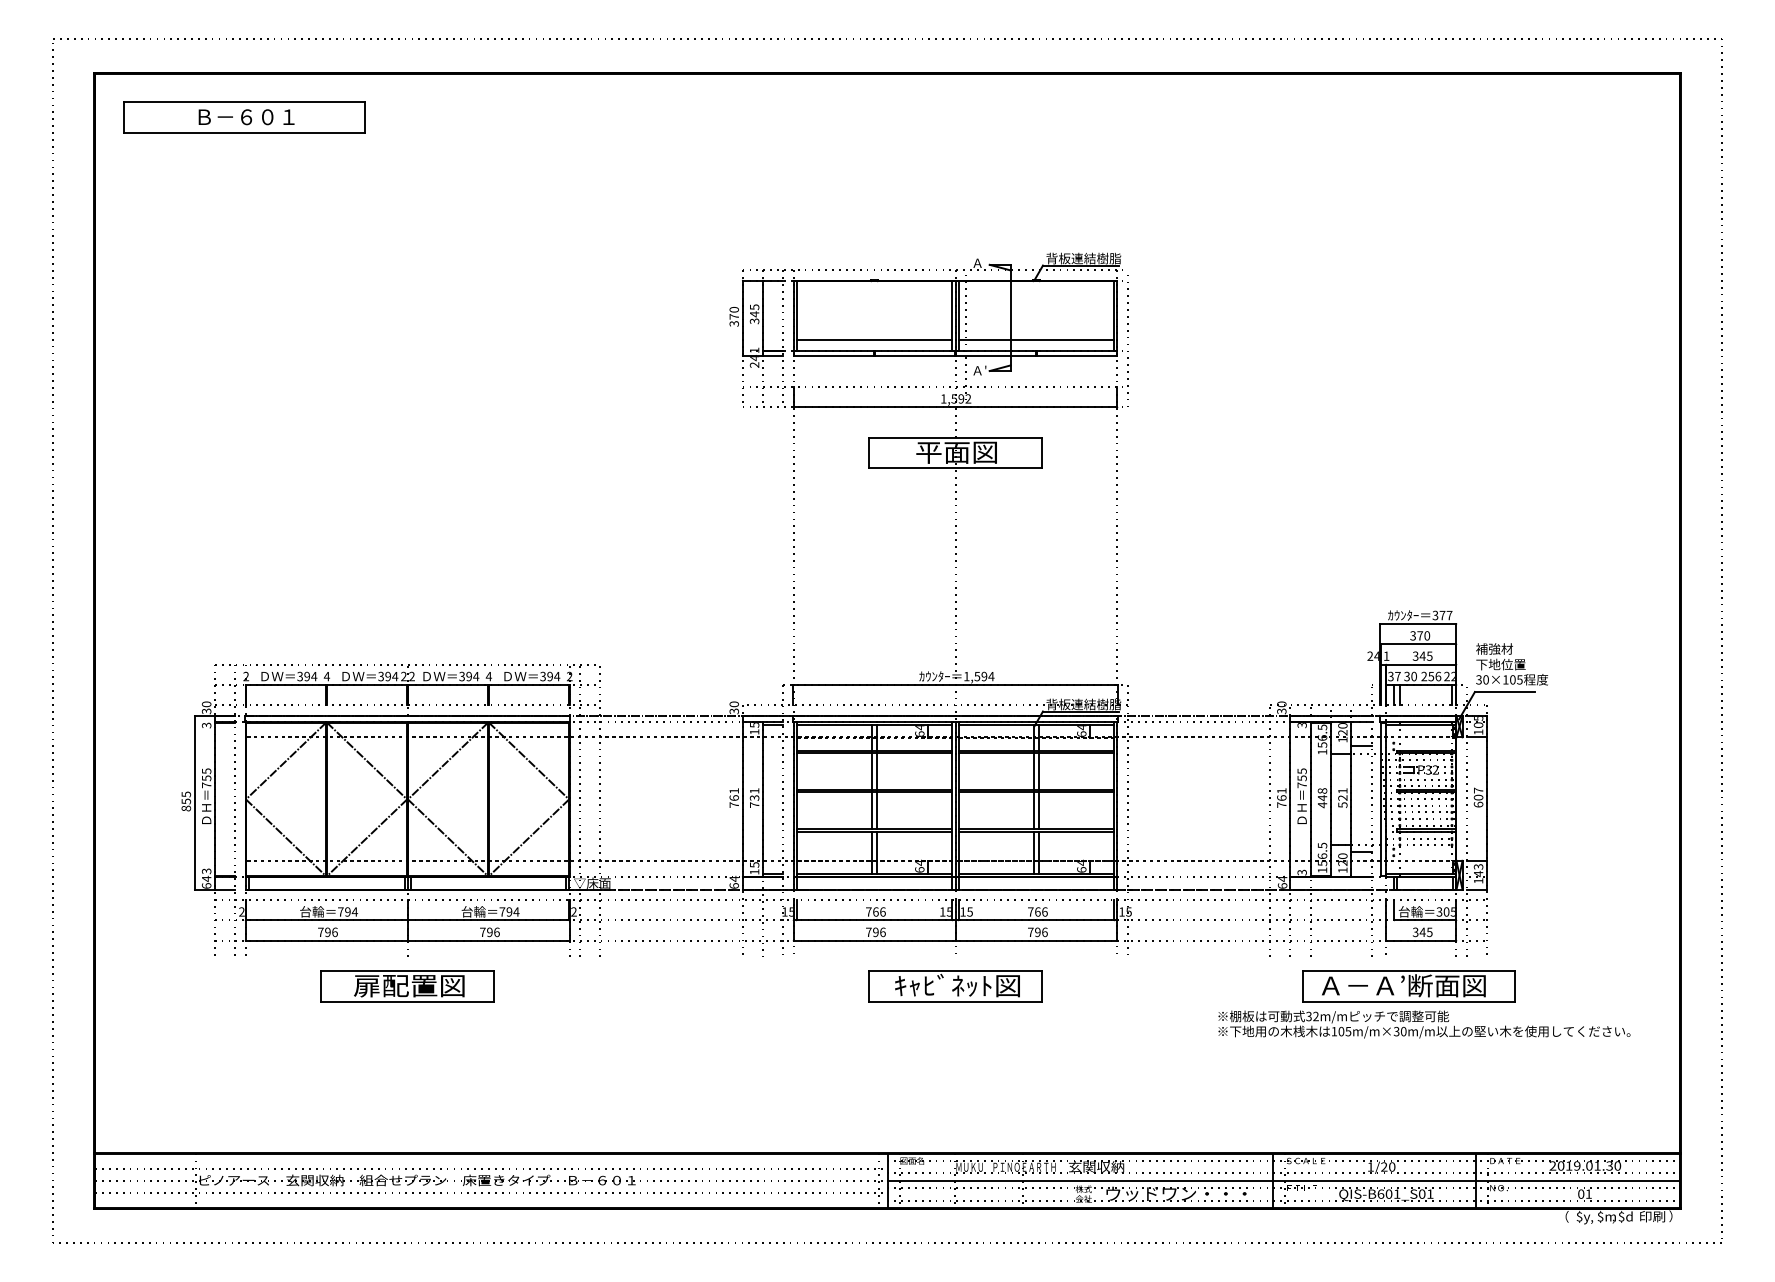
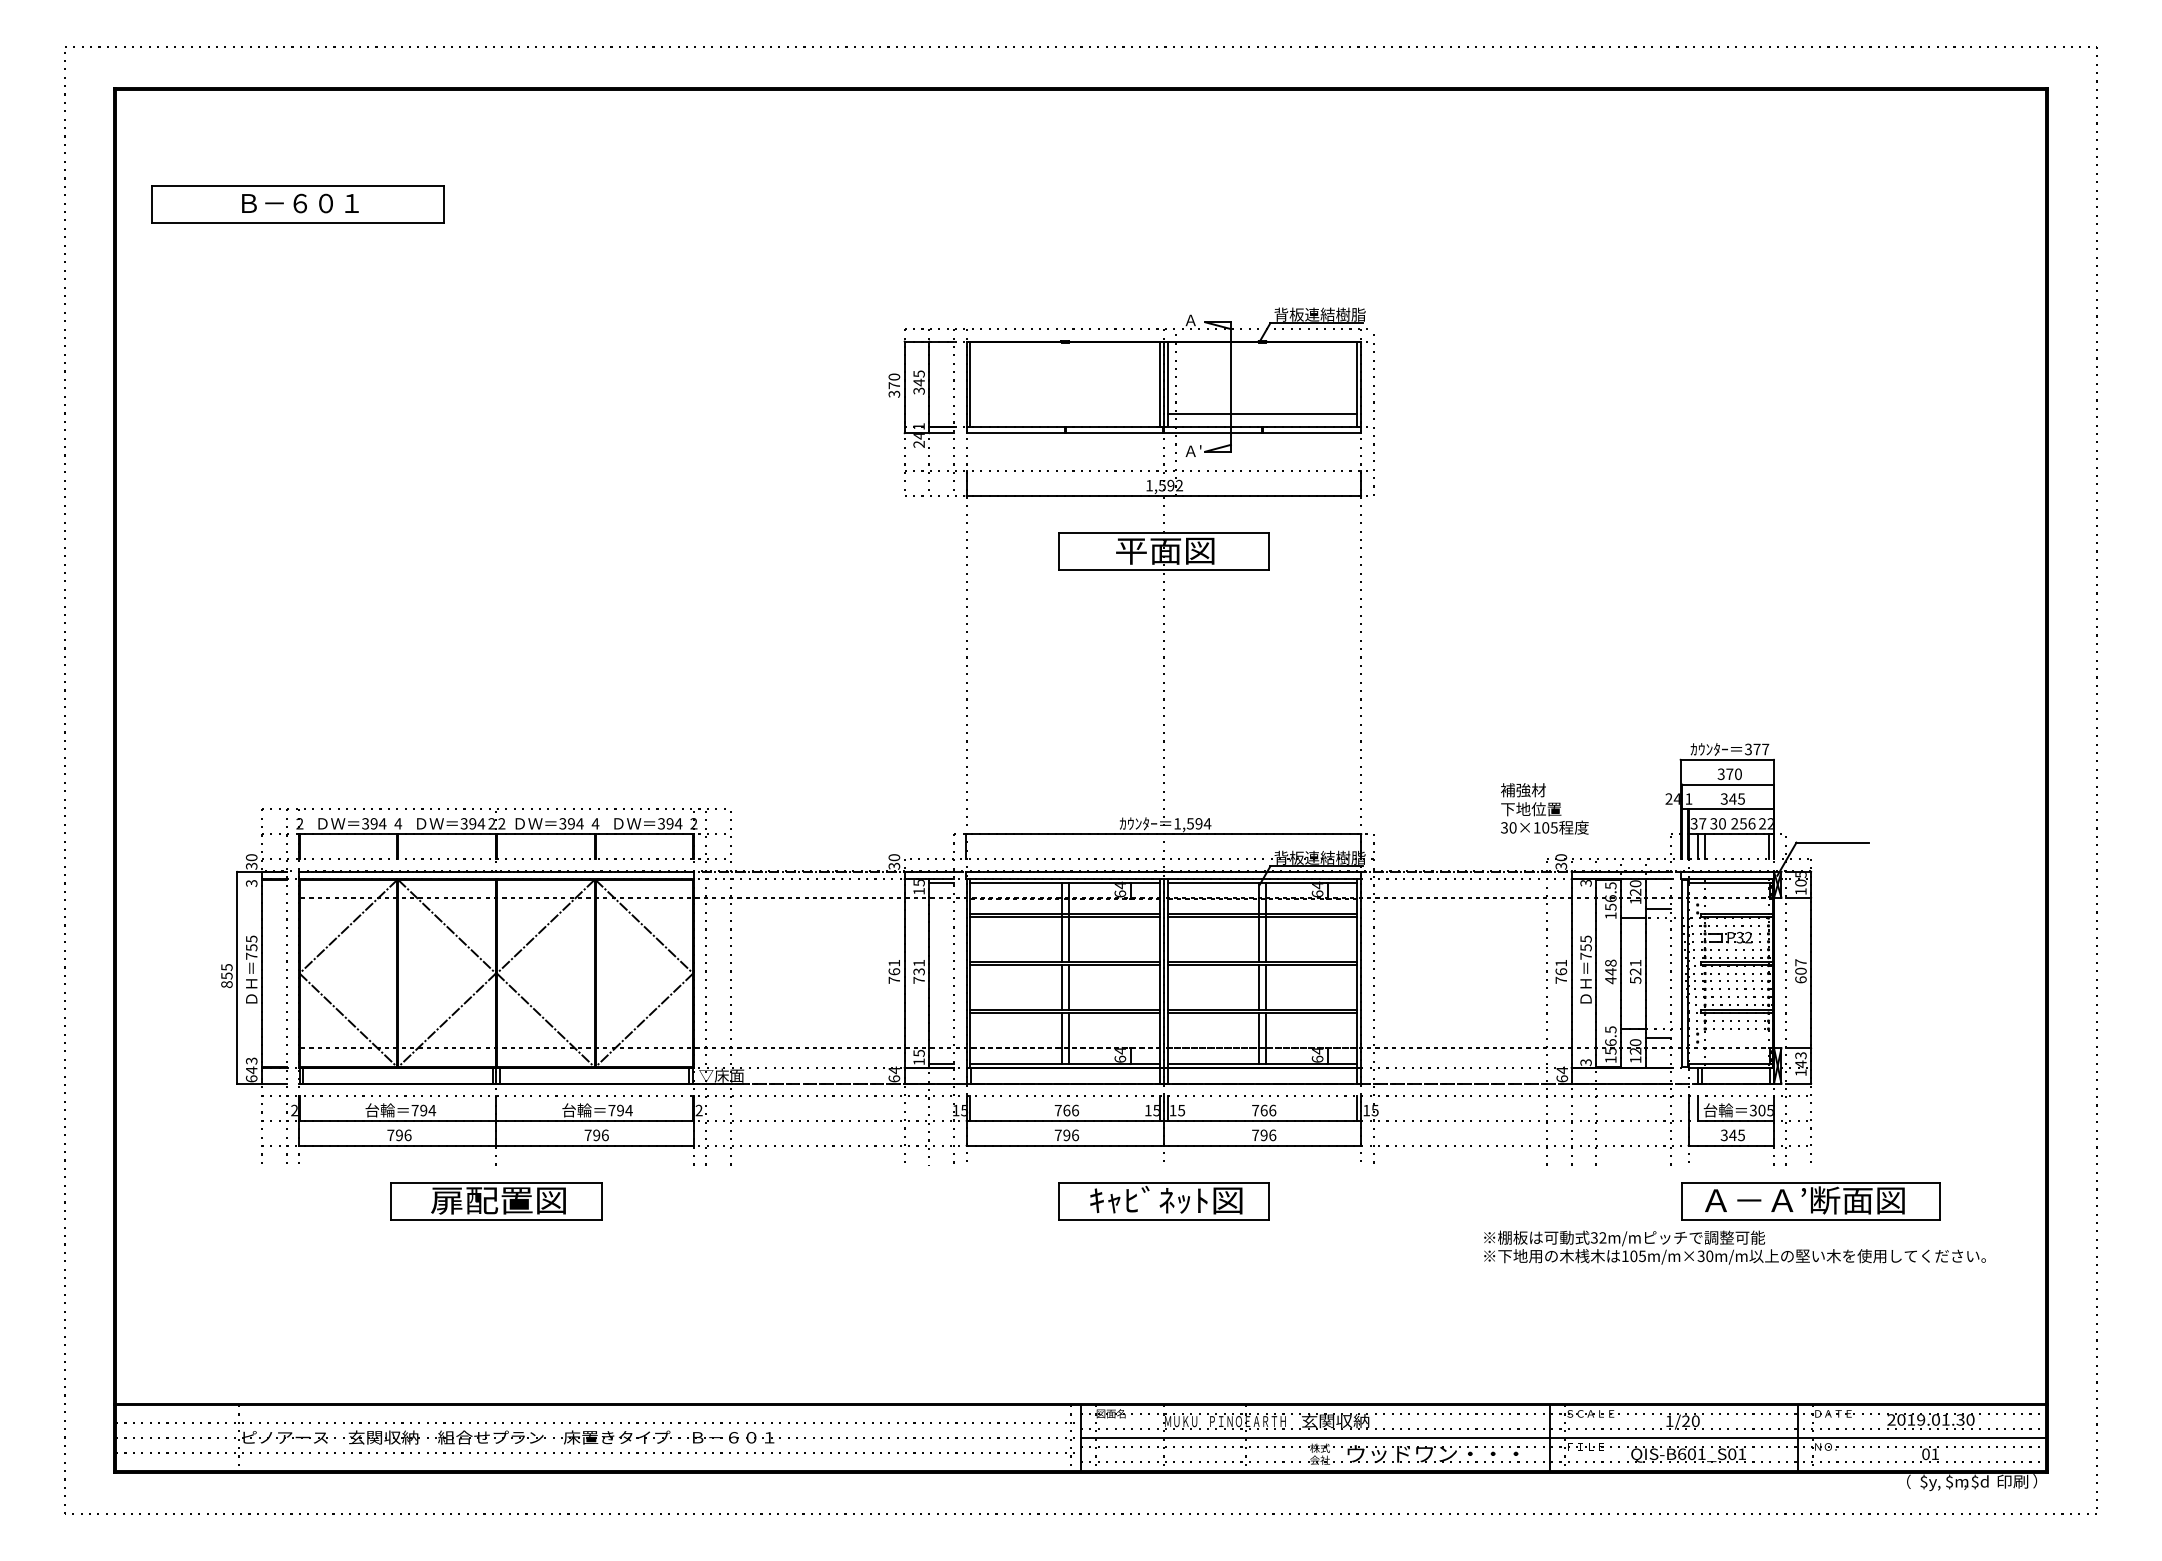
part: (244, 118) -> (297, 204), moved
line: (874, 340) -> (1065, 414), removed
text: (1511, 663) -> (1544, 808), moved
part: (1408, 986) -> (1810, 1201), moved

